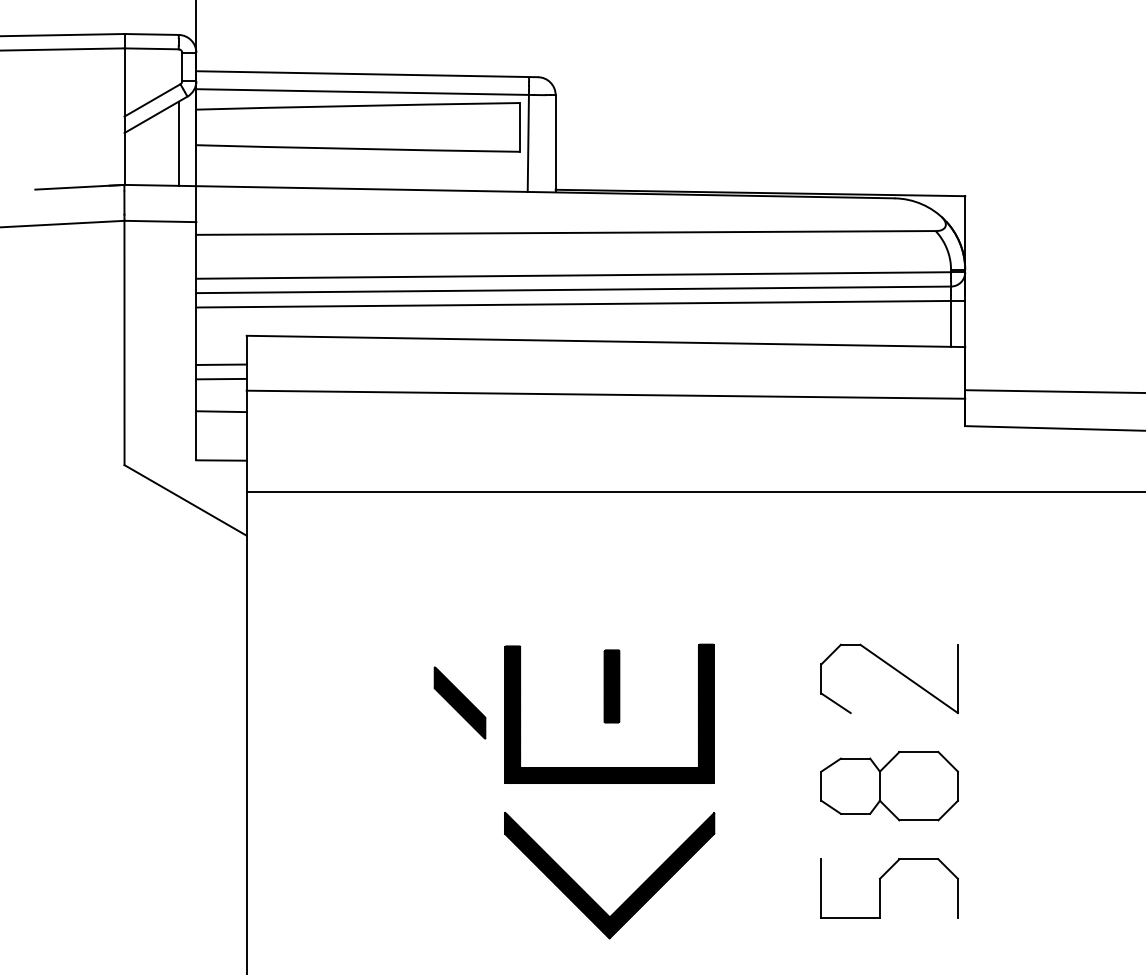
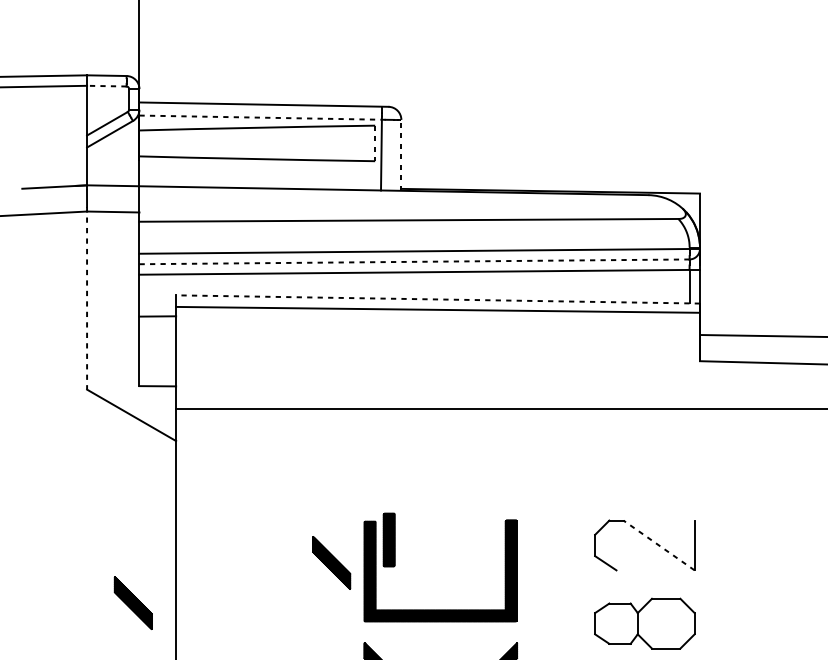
line: (151, 48) -> (106, 85), solid -> dashed
line: (365, 92) -> (262, 117), solid -> dashed
line: (519, 127) -> (375, 143), solid -> dashed
line: (178, 143) -> (126, 155), removed
line: (555, 143) -> (401, 155), solid -> dashed
line: (573, 289) -> (414, 261), solid -> dashed
line: (124, 340) -> (87, 298), solid -> dashed
line: (605, 341) -> (437, 299), solid -> dashed
line: (221, 378) -> (157, 326), removed
line: (605, 394) -> (437, 309), moved
line: (221, 411) -> (157, 350), removed
line: (909, 678) -> (659, 545), solid -> dashed
part: (611, 686) -> (388, 540), moved
part: (187, 757) -> (132, 602), added

